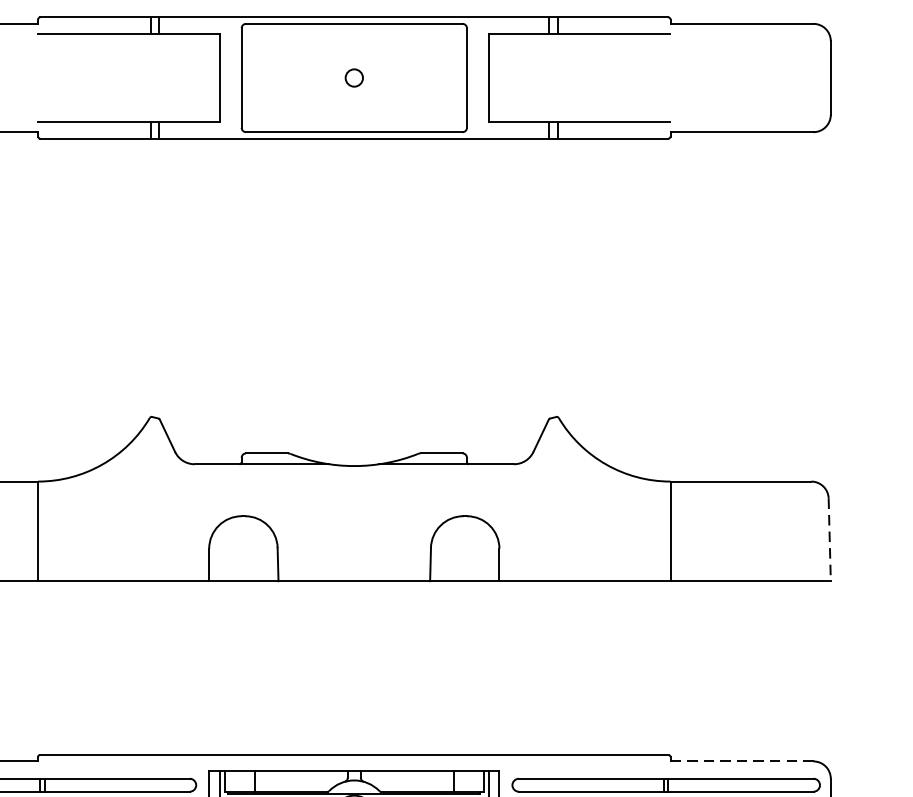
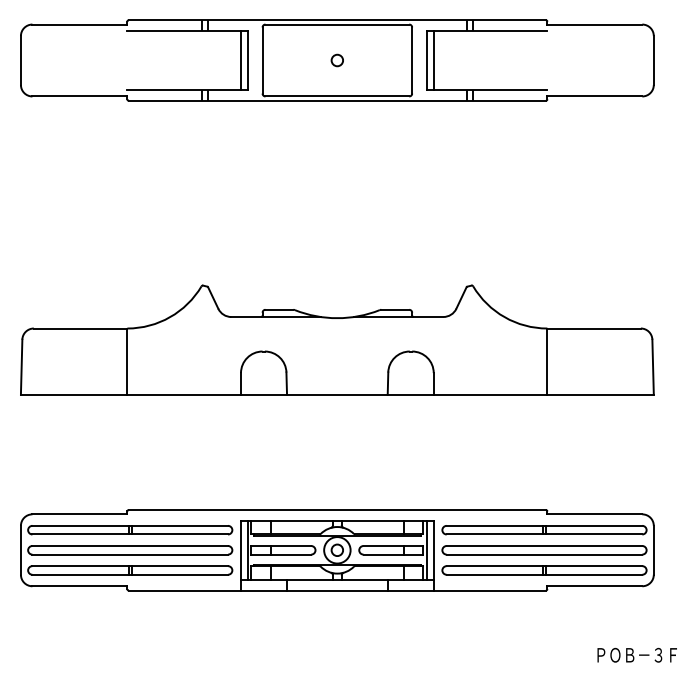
line: (209, 78) -> (241, 60), added
line: (499, 78) -> (433, 60), added
line: (830, 540) -> (653, 367), dashed -> solid
line: (743, 761) -> (595, 514), dashed -> solid

